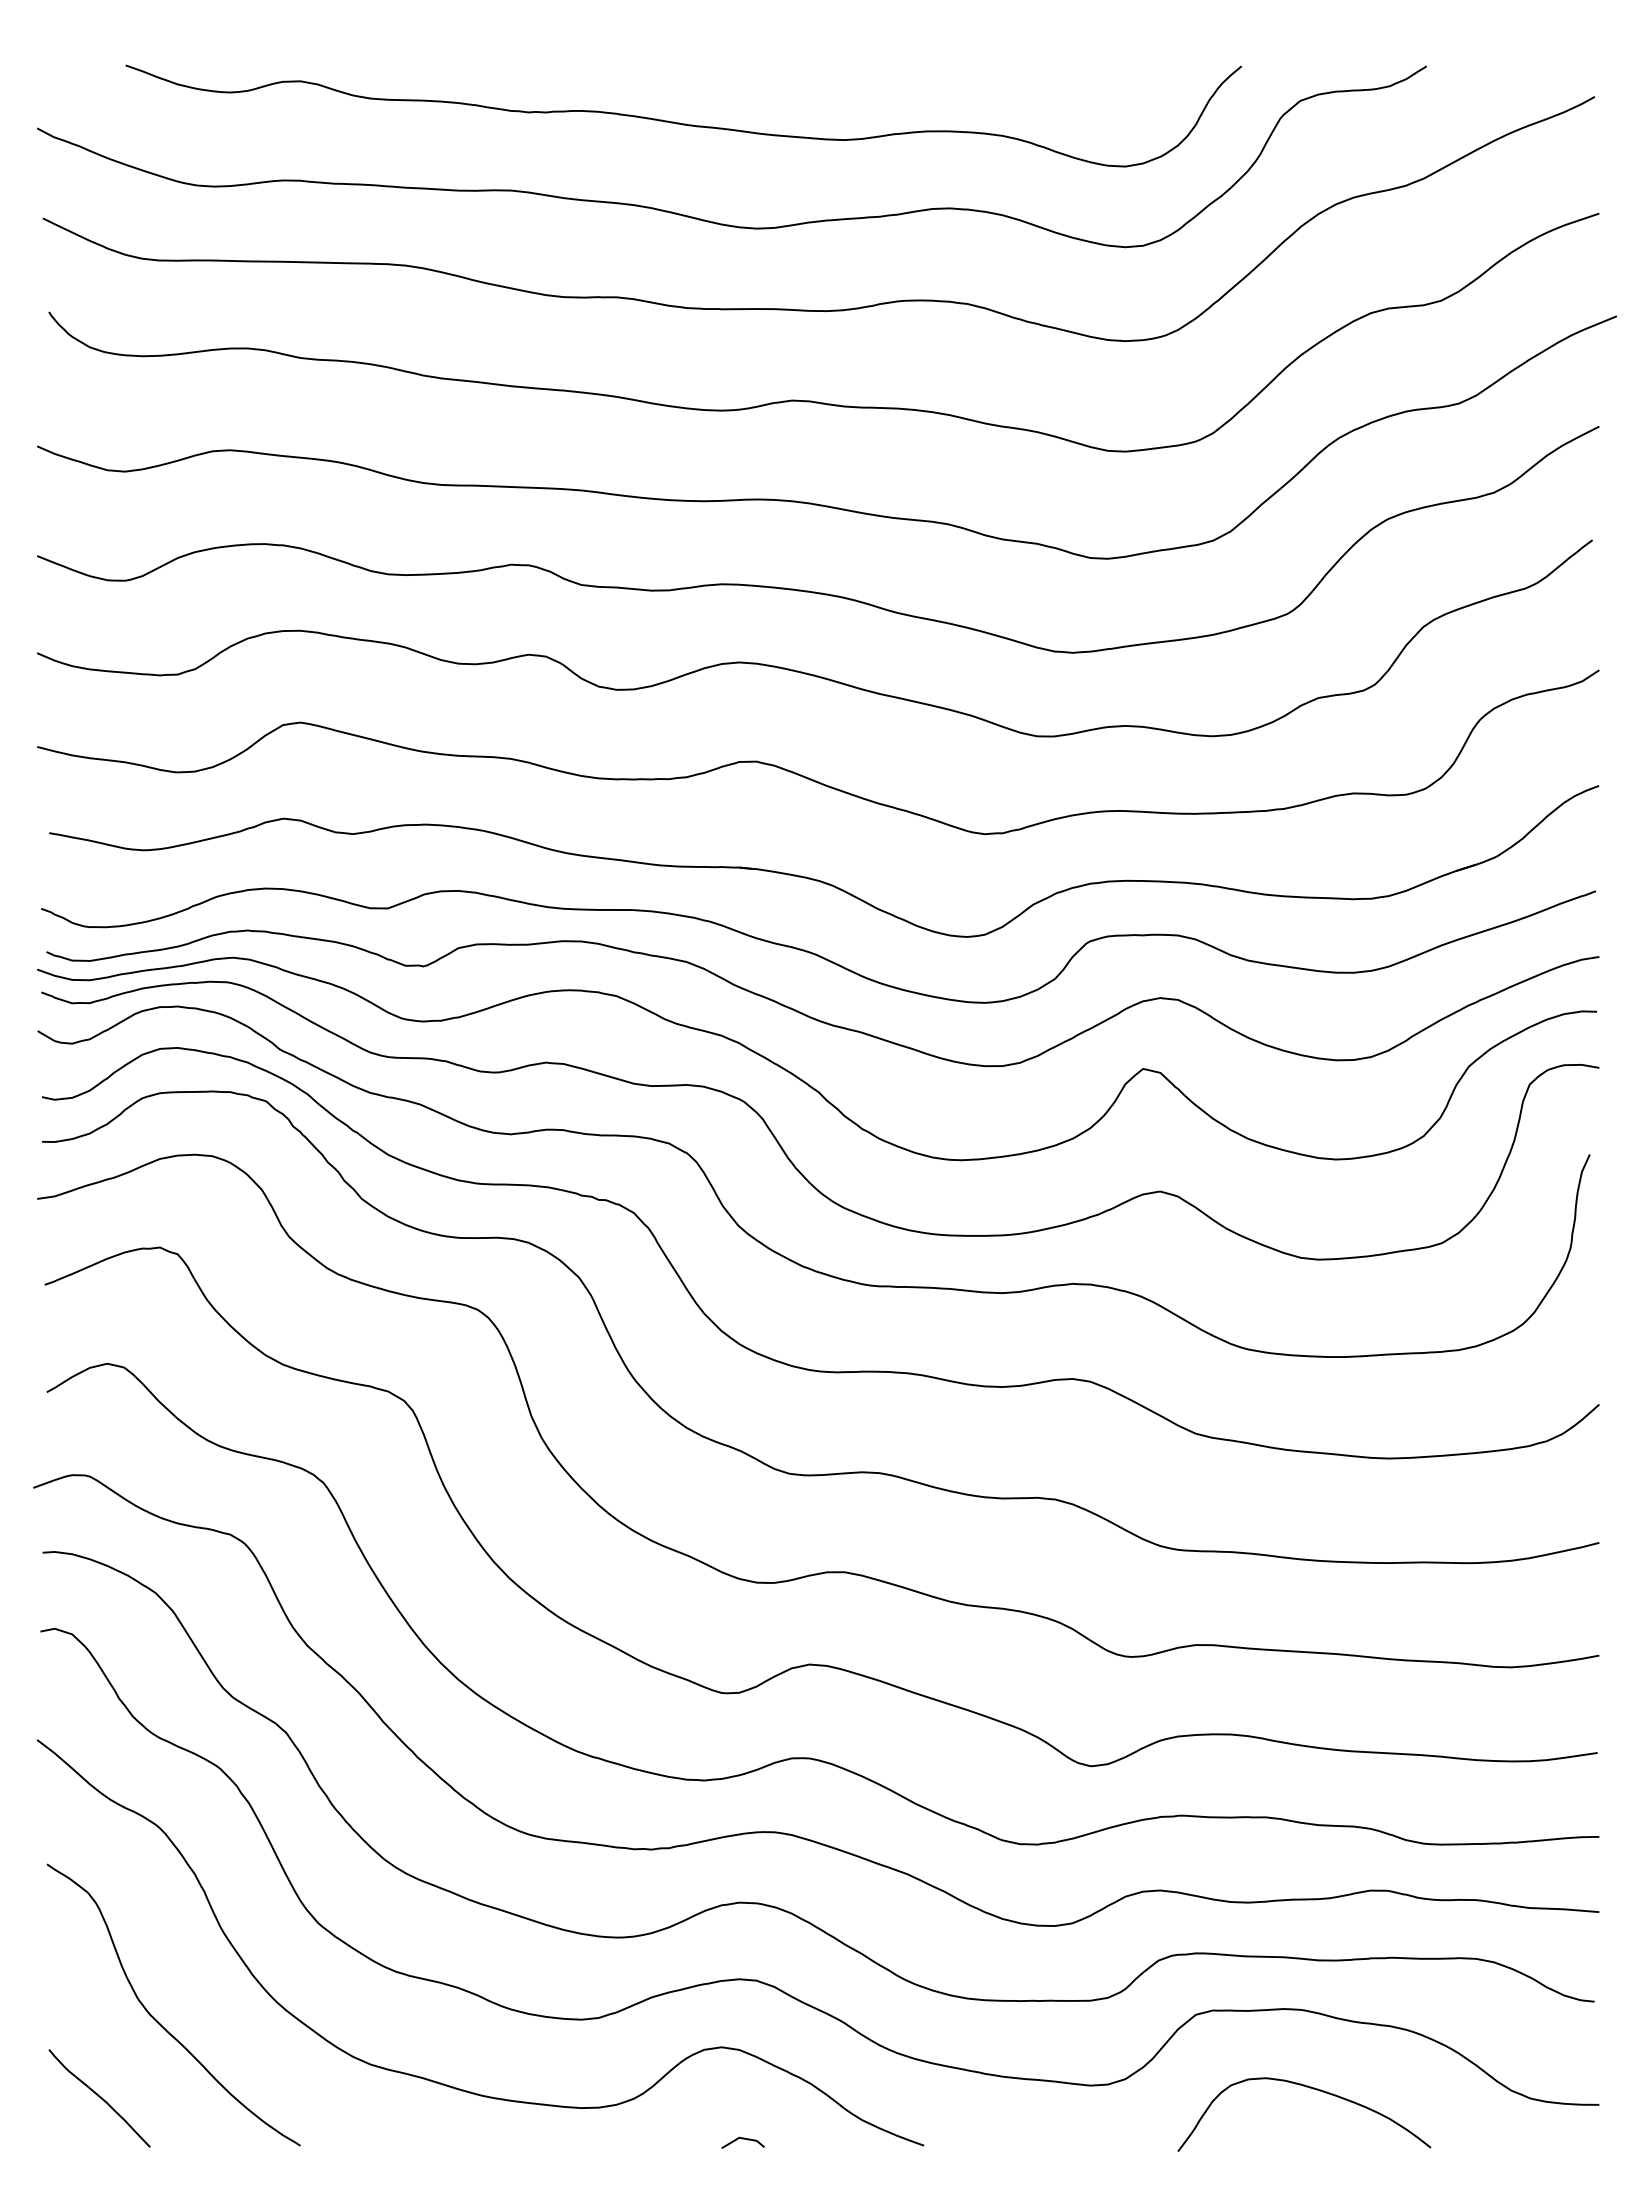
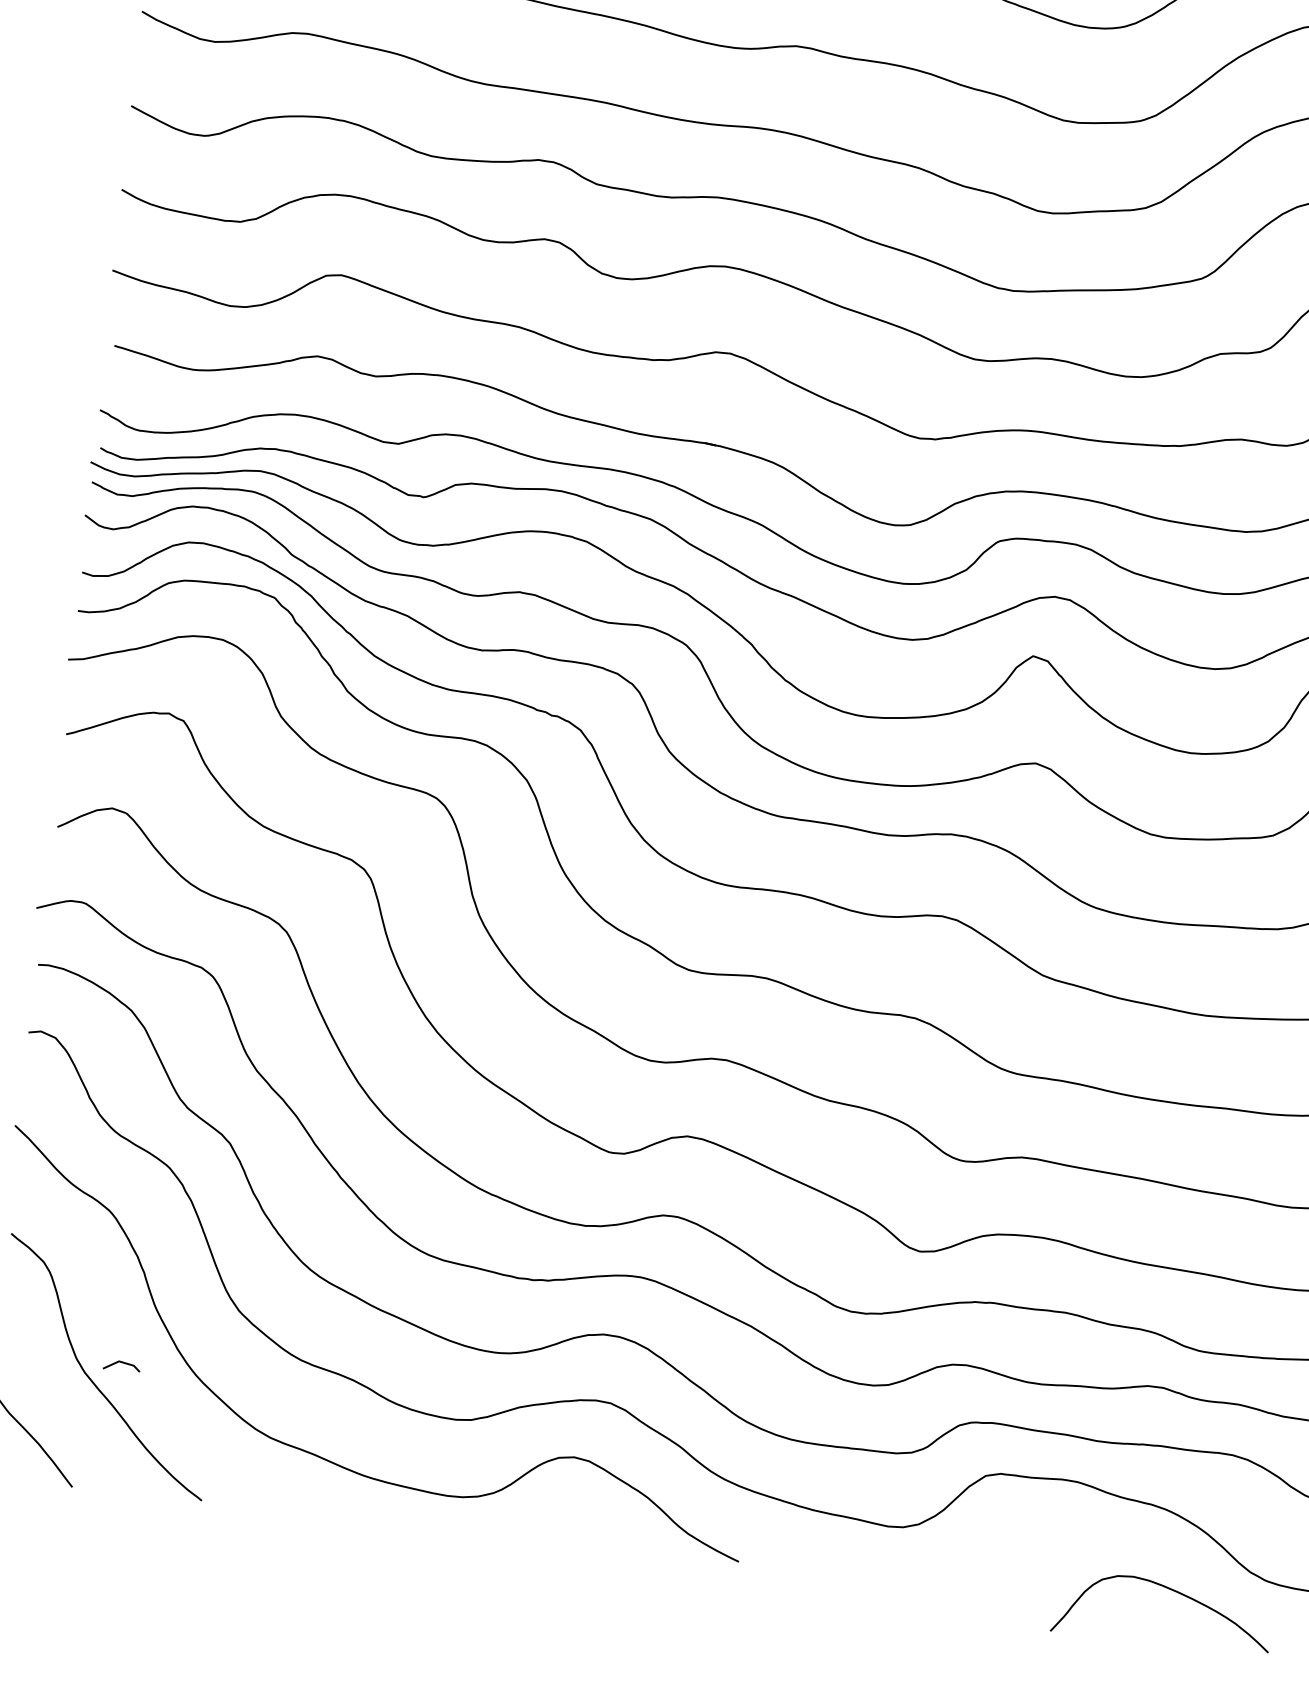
curve: (1309, 2088) -> (1169, 1589), moved
line: (742, 2139) -> (121, 1363), moved

